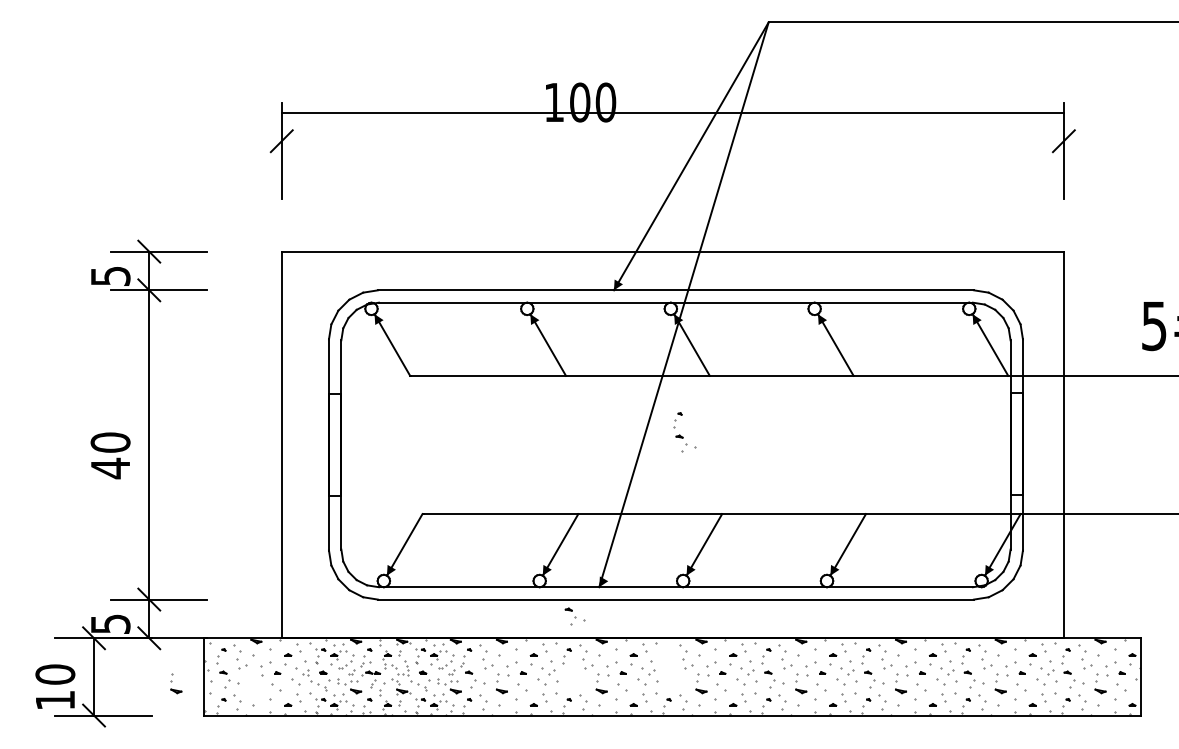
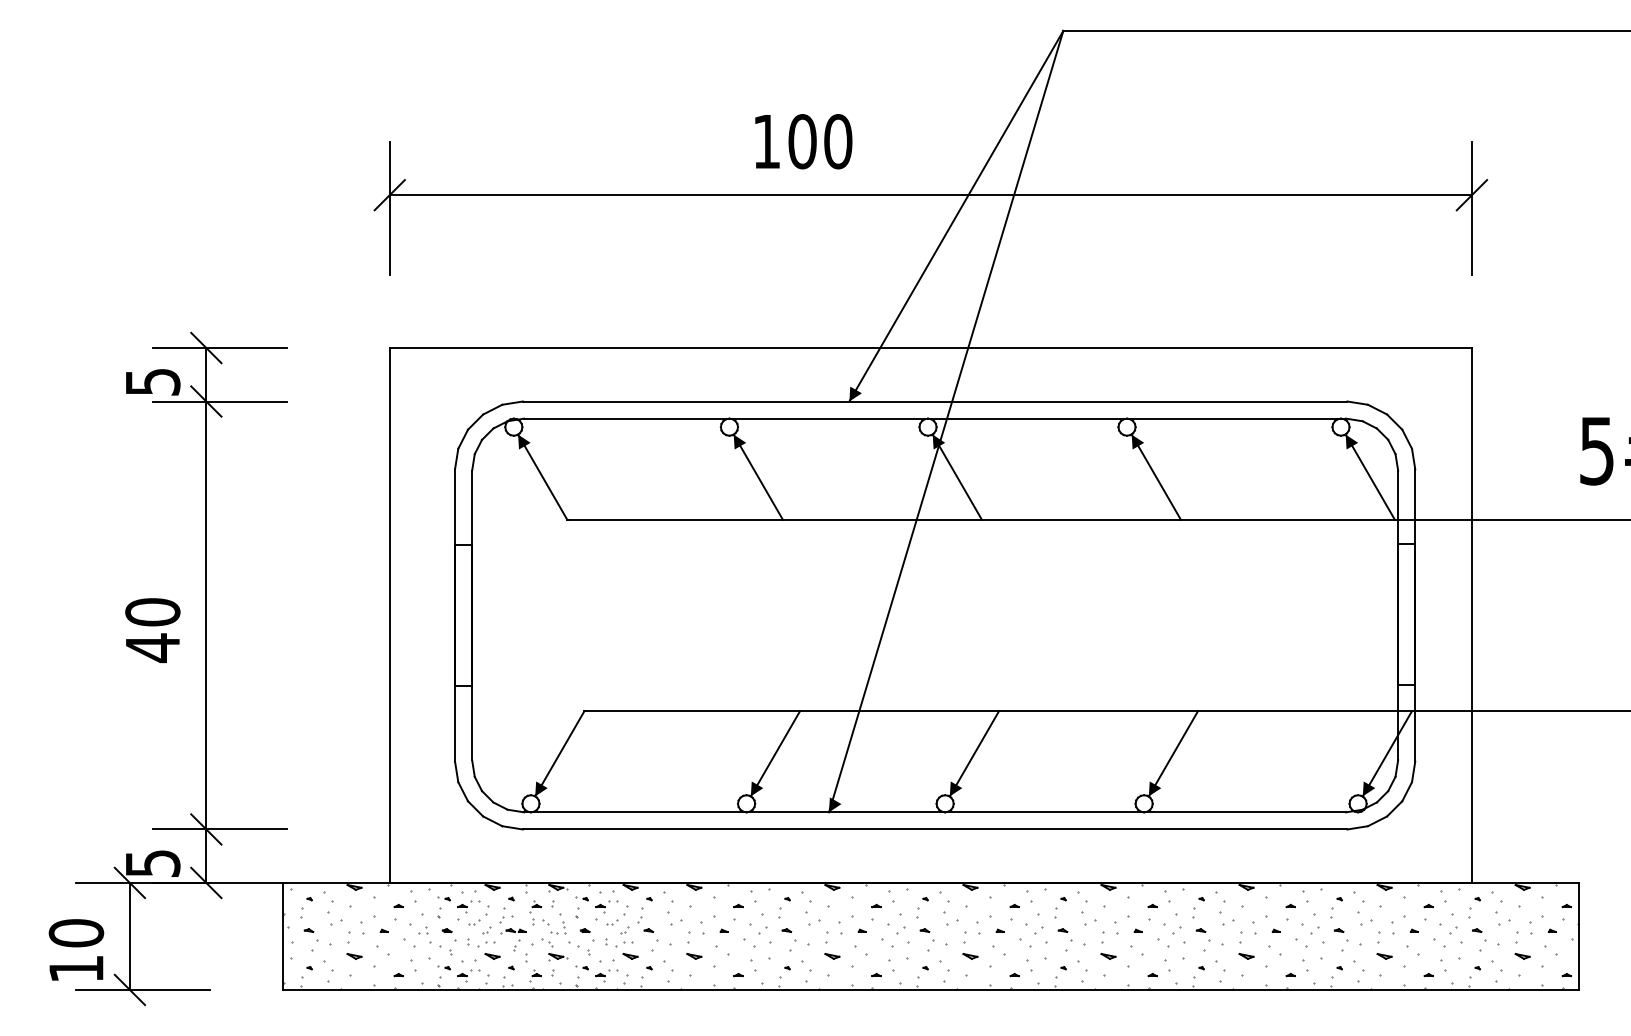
line: (672, 113) -> (930, 195), moved
part: (684, 432) -> (931, 924), moved
part: (574, 616) -> (794, 940), moved
part: (176, 683) -> (354, 945), moved

